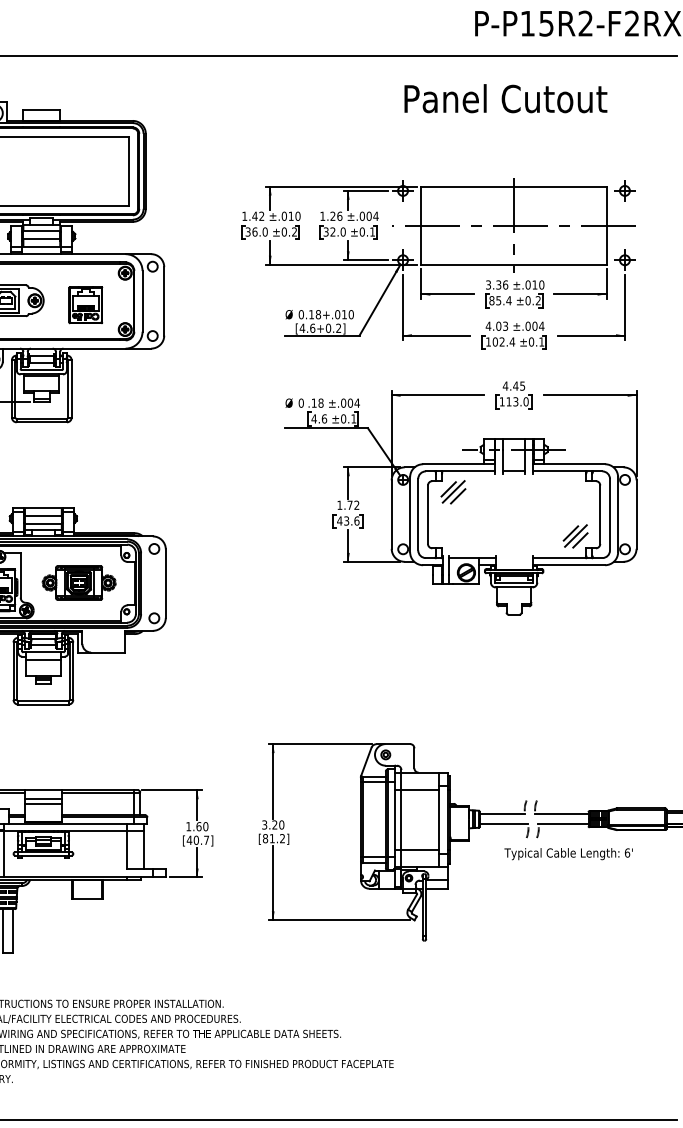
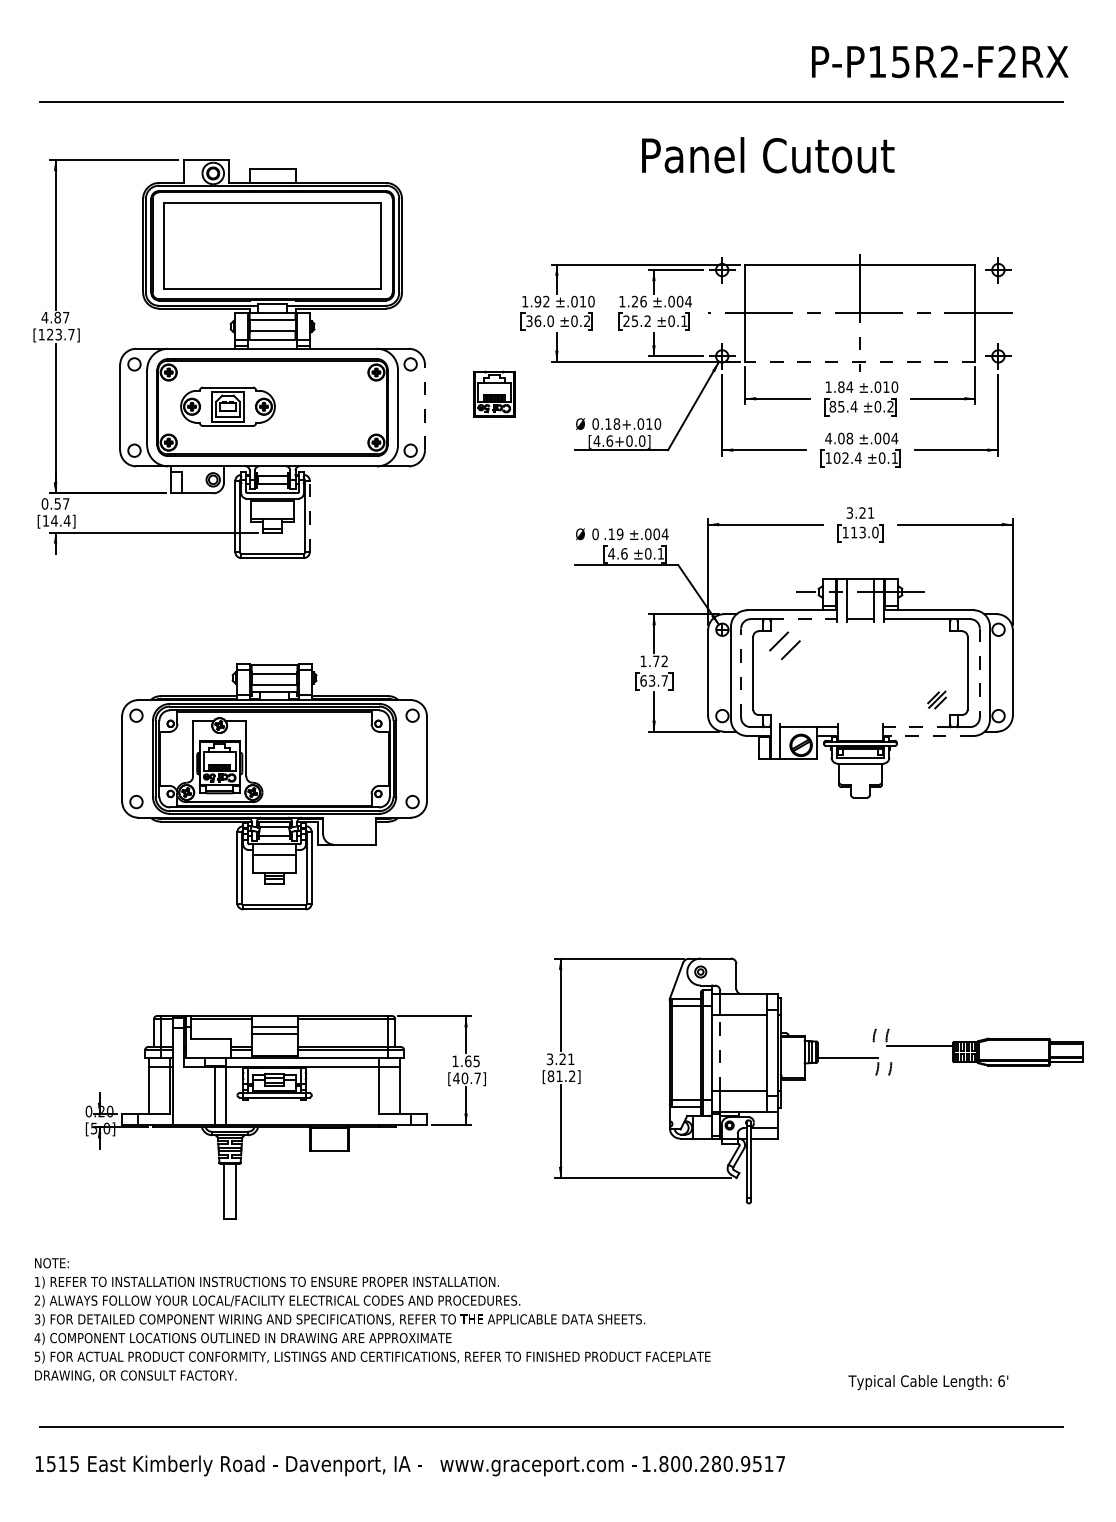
text: (506, 98) -> (768, 155), moved
text: (254, 216) -> (537, 301), 1.42 -> 1.92
text: (334, 232) -> (637, 321), 32.0 -> 25.2
line: (513, 264) -> (859, 361), solid -> dashed
text: (497, 285) -> (839, 387), 3.36 -> 1.84
line: (163, 301) -> (424, 407), solid -> dashed
part: (85, 304) -> (494, 393), moved
text: (505, 326) -> (849, 438), 4.03 -> 4.08
text: (338, 327) -> (641, 440), [4.6+0.2] -> [4.6+0.0]
text: (514, 385) -> (860, 512), 4.45 -> 3.21
line: (71, 388) -> (309, 516), solid -> dashed
text: (320, 403) -> (619, 534), .18 -> .19
line: (469, 471) -> (804, 619), solid -> dashed
line: (453, 491) -> (784, 644), removed
line: (418, 515) -> (741, 673), solid -> dashed
line: (609, 515) -> (979, 673), solid -> dashed
text: (348, 520) -> (654, 680), 43.6 -> 63.7
part: (575, 535) -> (936, 699), size x0.6
line: (559, 558) -> (916, 727), solid -> dashed
line: (568, 564) -> (928, 735), solid -> dashed
part: (78, 582) -> (318, 757), removed
line: (502, 814) -> (845, 1046), removed
line: (401, 819) -> (720, 1052), solid -> dashed
line: (563, 824) -> (921, 1058), removed
text: (281, 825) -> (571, 1059), 3.20 -> 3.21
text: (205, 826) -> (476, 1061), 1.60 -> 1.65
text: (568, 854) -> (928, 1382), moved

